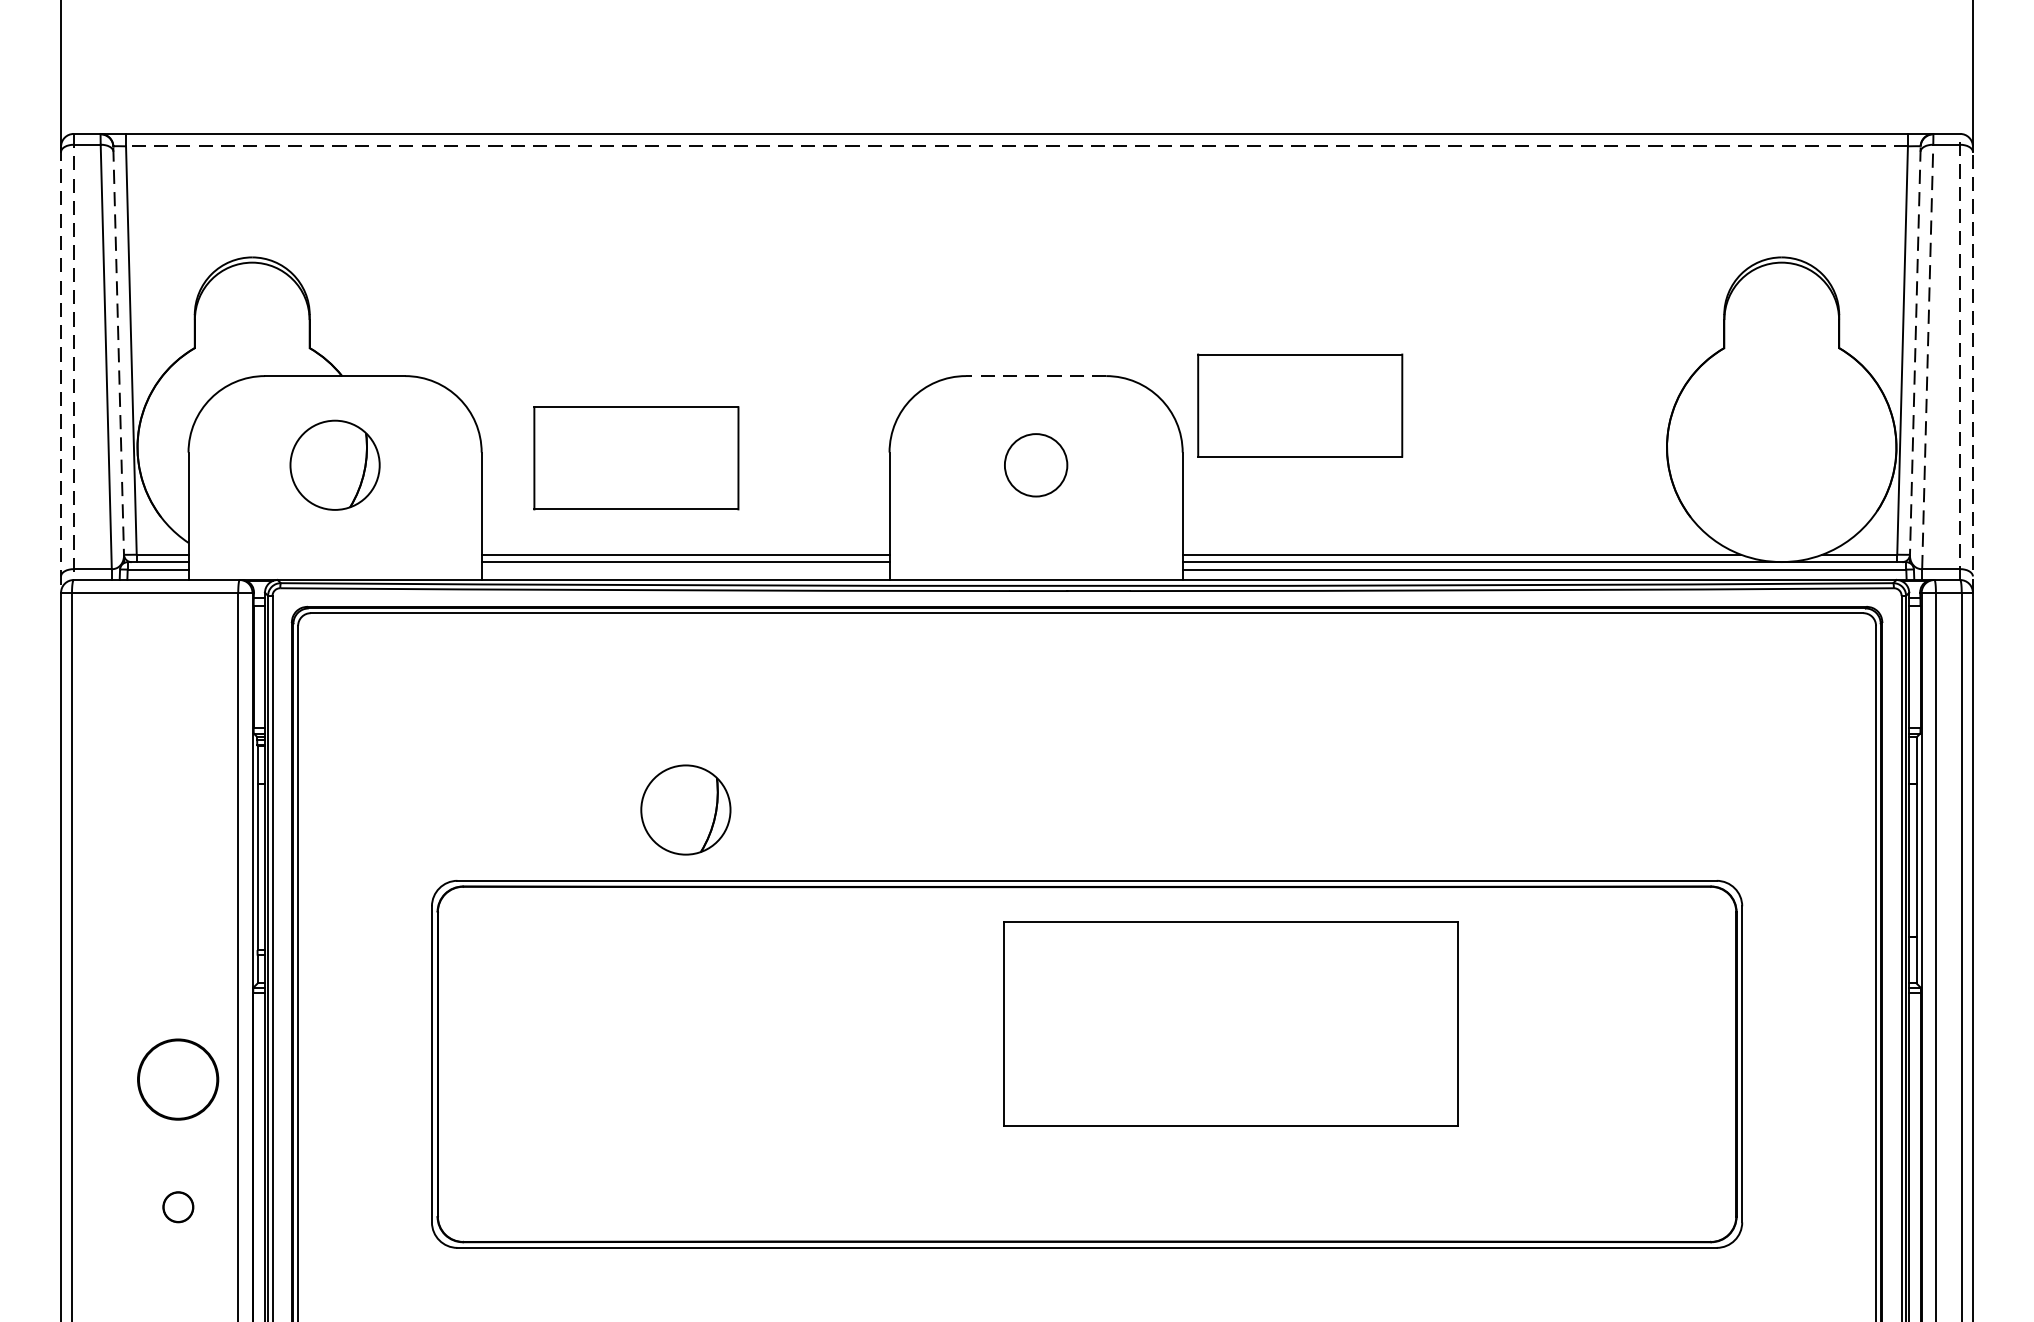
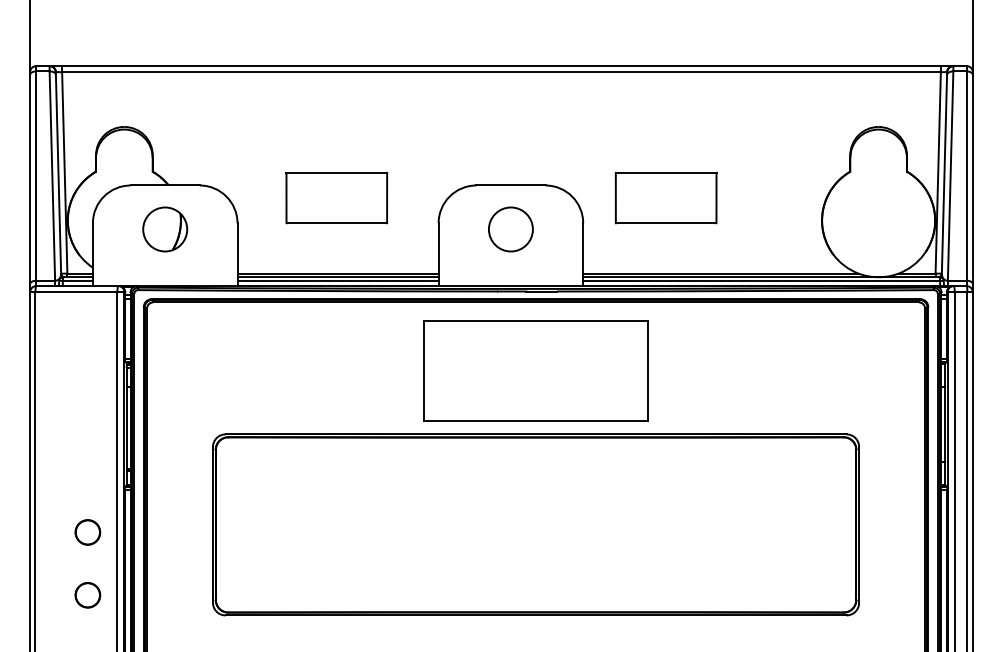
line: (1014, 146) -> (500, 72), dashed -> solid
line: (118, 353) -> (58, 174), dashed -> solid
line: (1915, 355) -> (944, 175), dashed -> solid
line: (74, 357) -> (36, 176), dashed -> solid
line: (1927, 357) -> (950, 176), dashed -> solid
line: (1959, 357) -> (966, 176), dashed -> solid
line: (61, 370) -> (30, 182), dashed -> solid
line: (1972, 370) -> (972, 182), dashed -> solid
line: (1035, 376) -> (510, 185), dashed -> solid
part: (1300, 406) -> (666, 198), moved
part: (635, 459) -> (336, 198), moved
circle: (1035, 465) -> (510, 229), size x1.43
line: (684, 568) -> (337, 280), added
part: (686, 810) -> (338, 399), removed
part: (1229, 1022) -> (535, 370), moved
part: (177, 1079) -> (87, 532), size x0.62
part: (177, 1207) -> (87, 595), size x1.67

